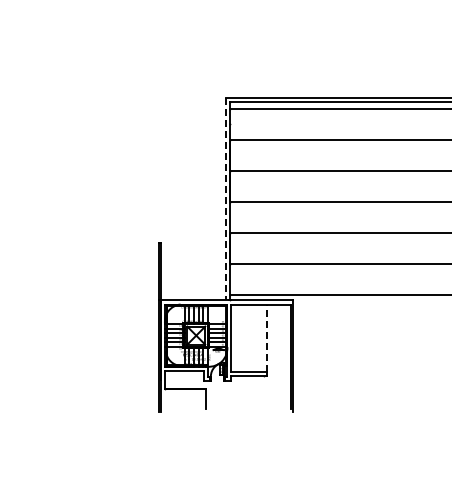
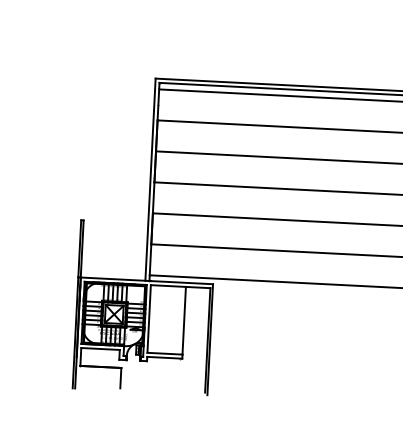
line: (225, 199) -> (150, 179), dashed -> solid
line: (266, 338) -> (184, 320), dashed -> solid

